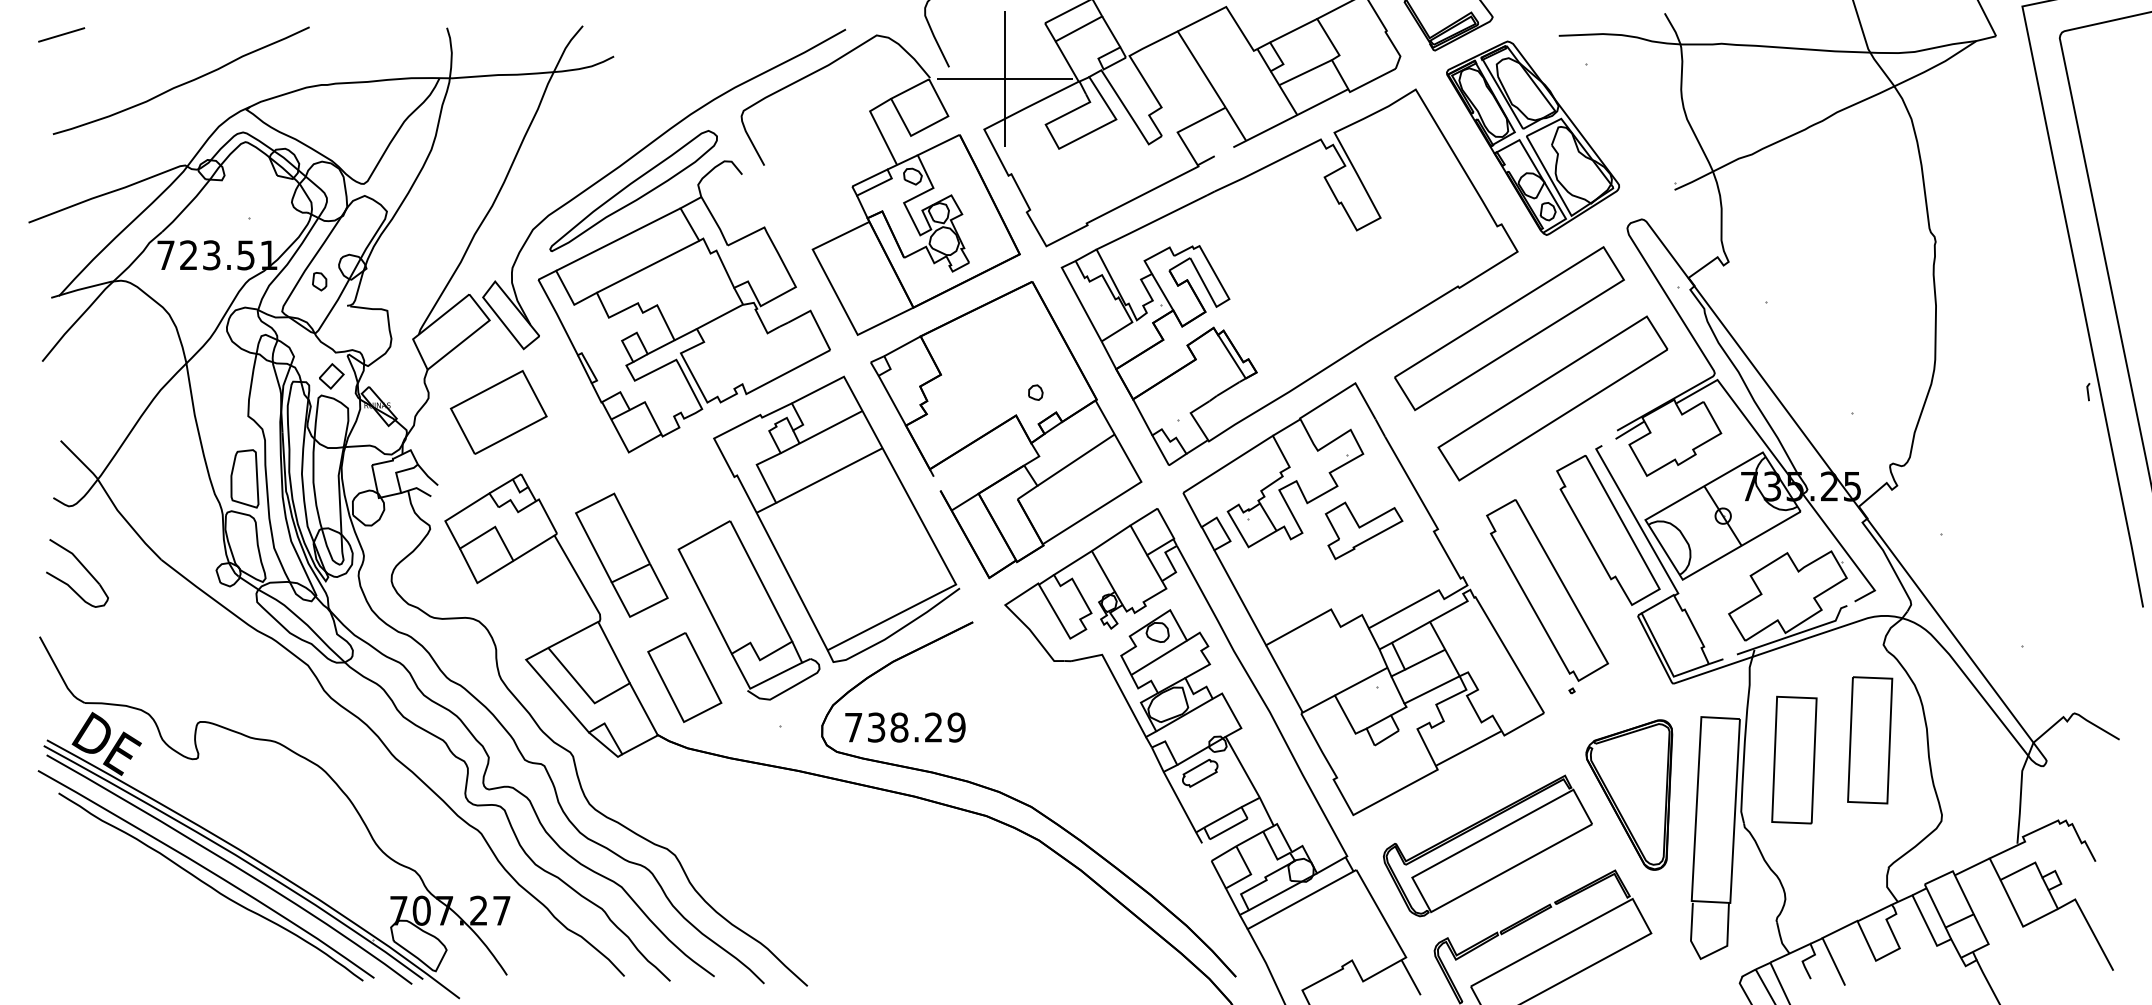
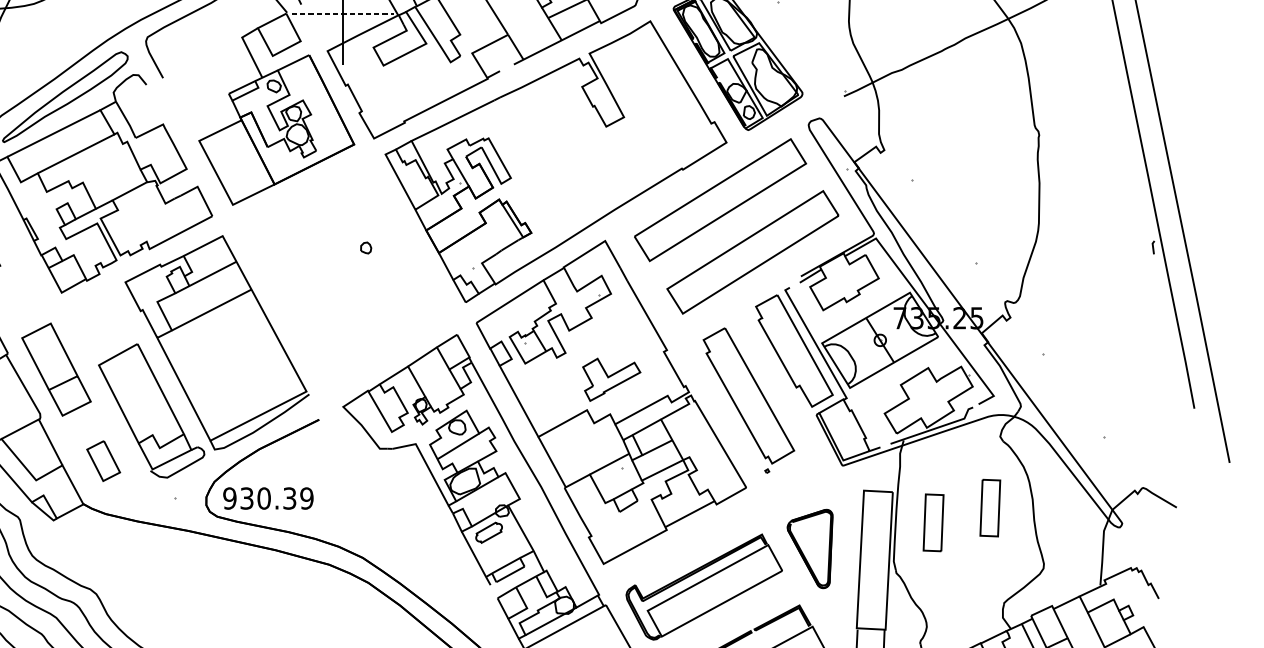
line: (1005, 79) -> (343, 13), solid -> dashed
part: (1004, 424) -> (342, 271), removed
part: (1363, 530) -> (611, 379), moved
part: (684, 677) -> (103, 461), size x0.6
text: (893, 727) -> (259, 498), 738.29 -> 930.39
part: (1870, 740) -> (990, 508), size x0.6
part: (1794, 759) -> (933, 522), size x0.6
part: (1629, 794) -> (810, 548), size x0.7

